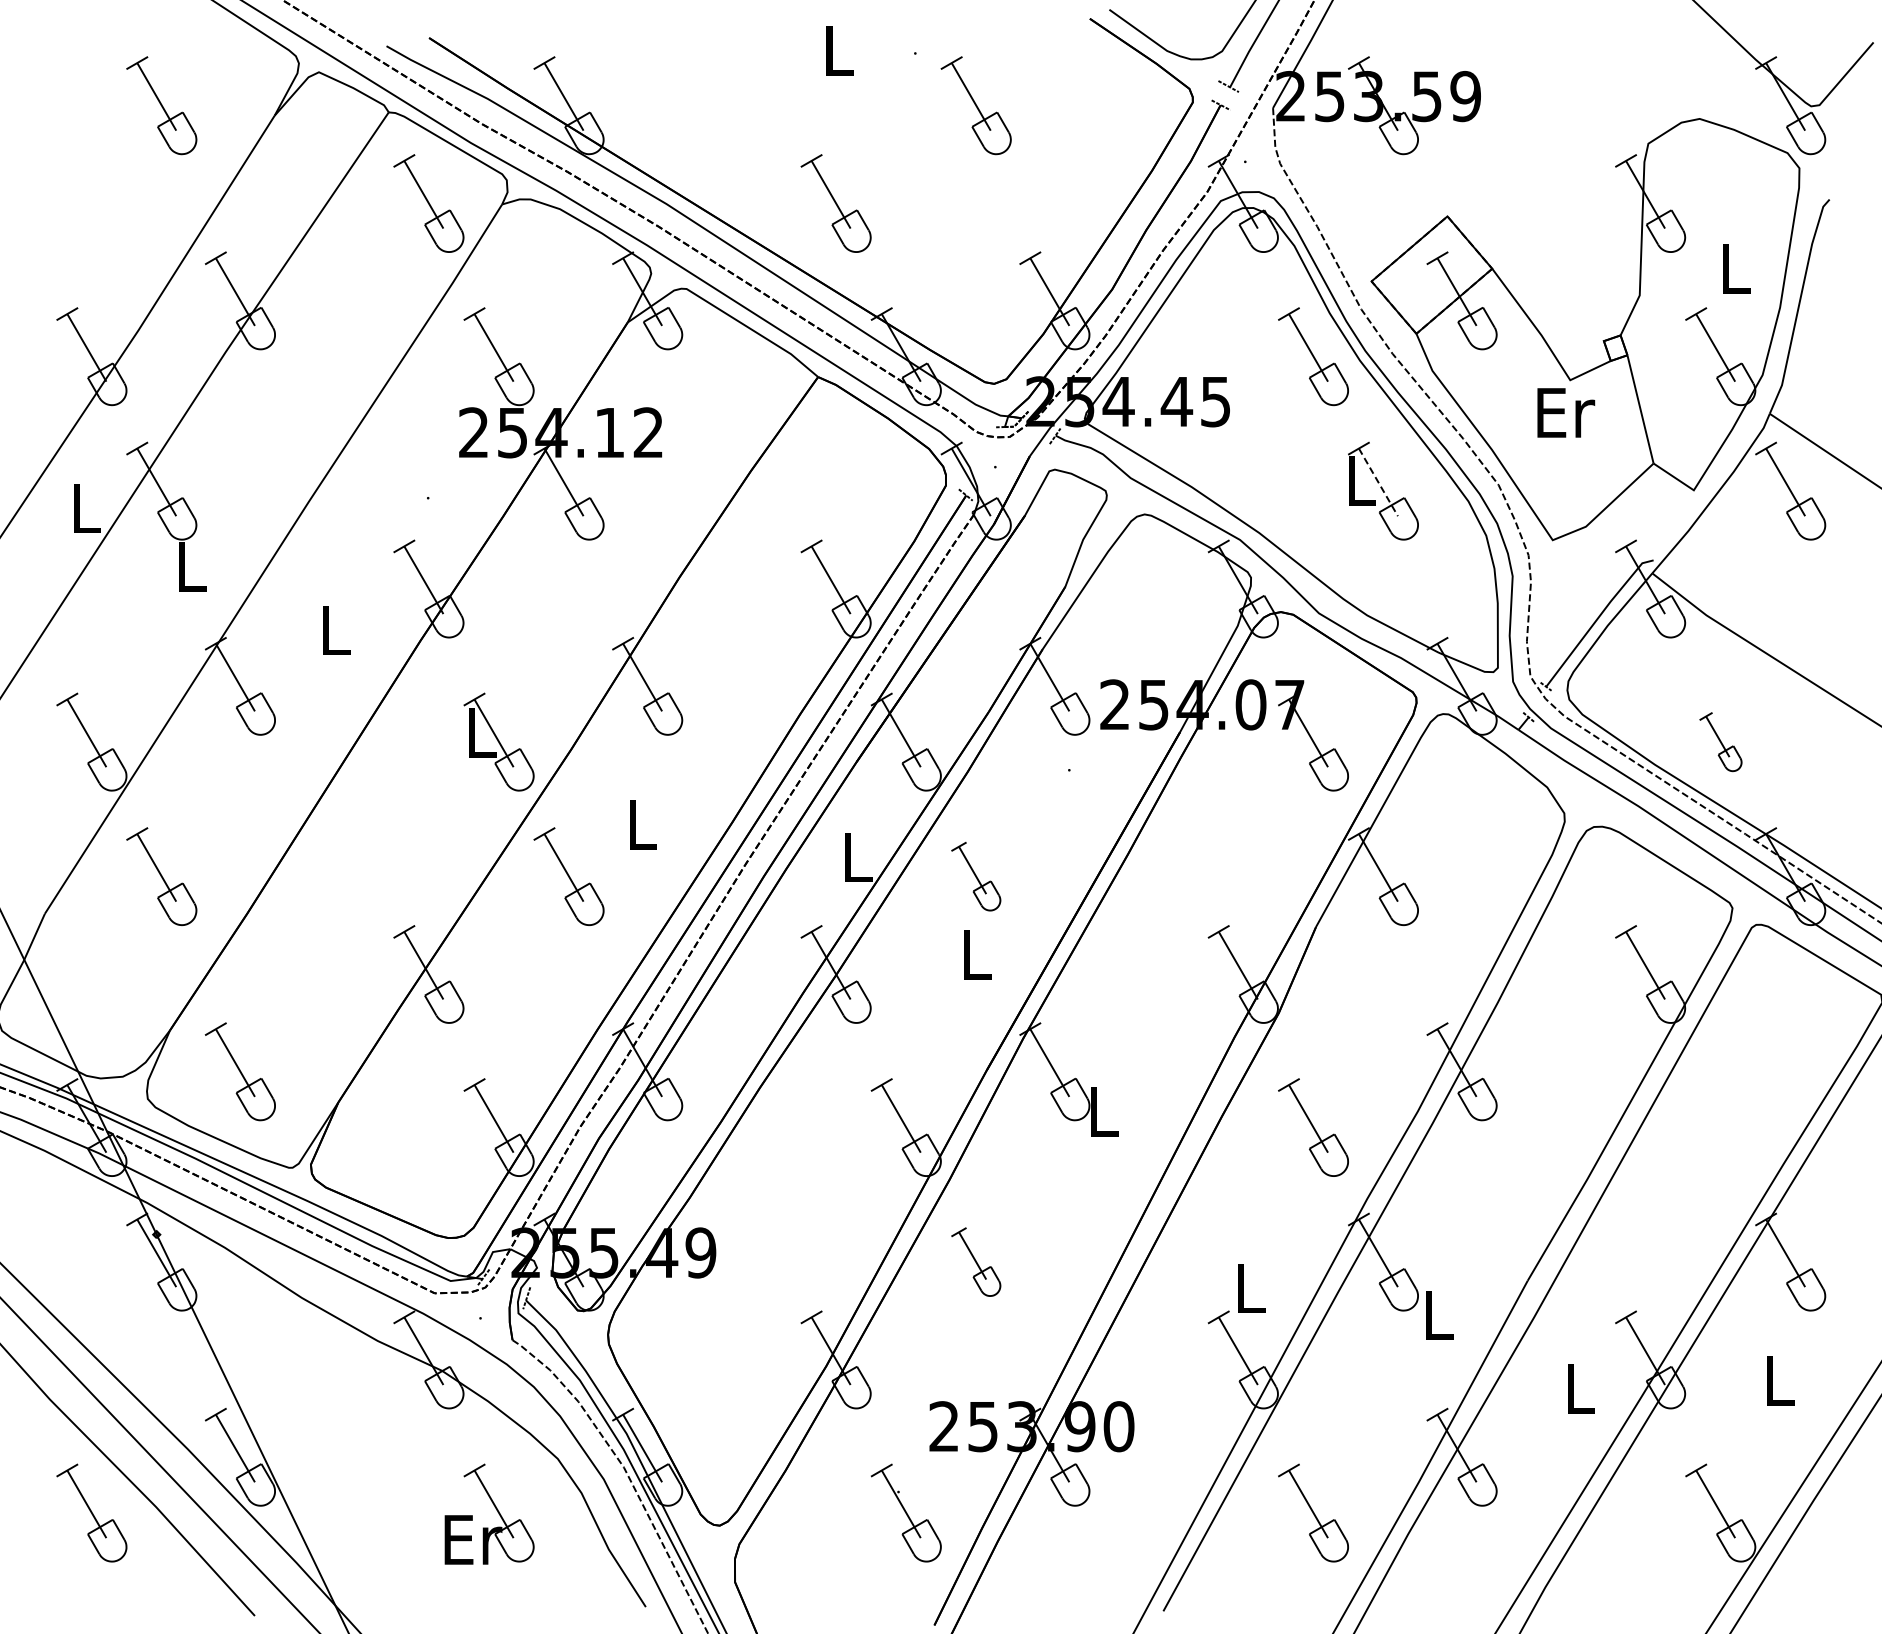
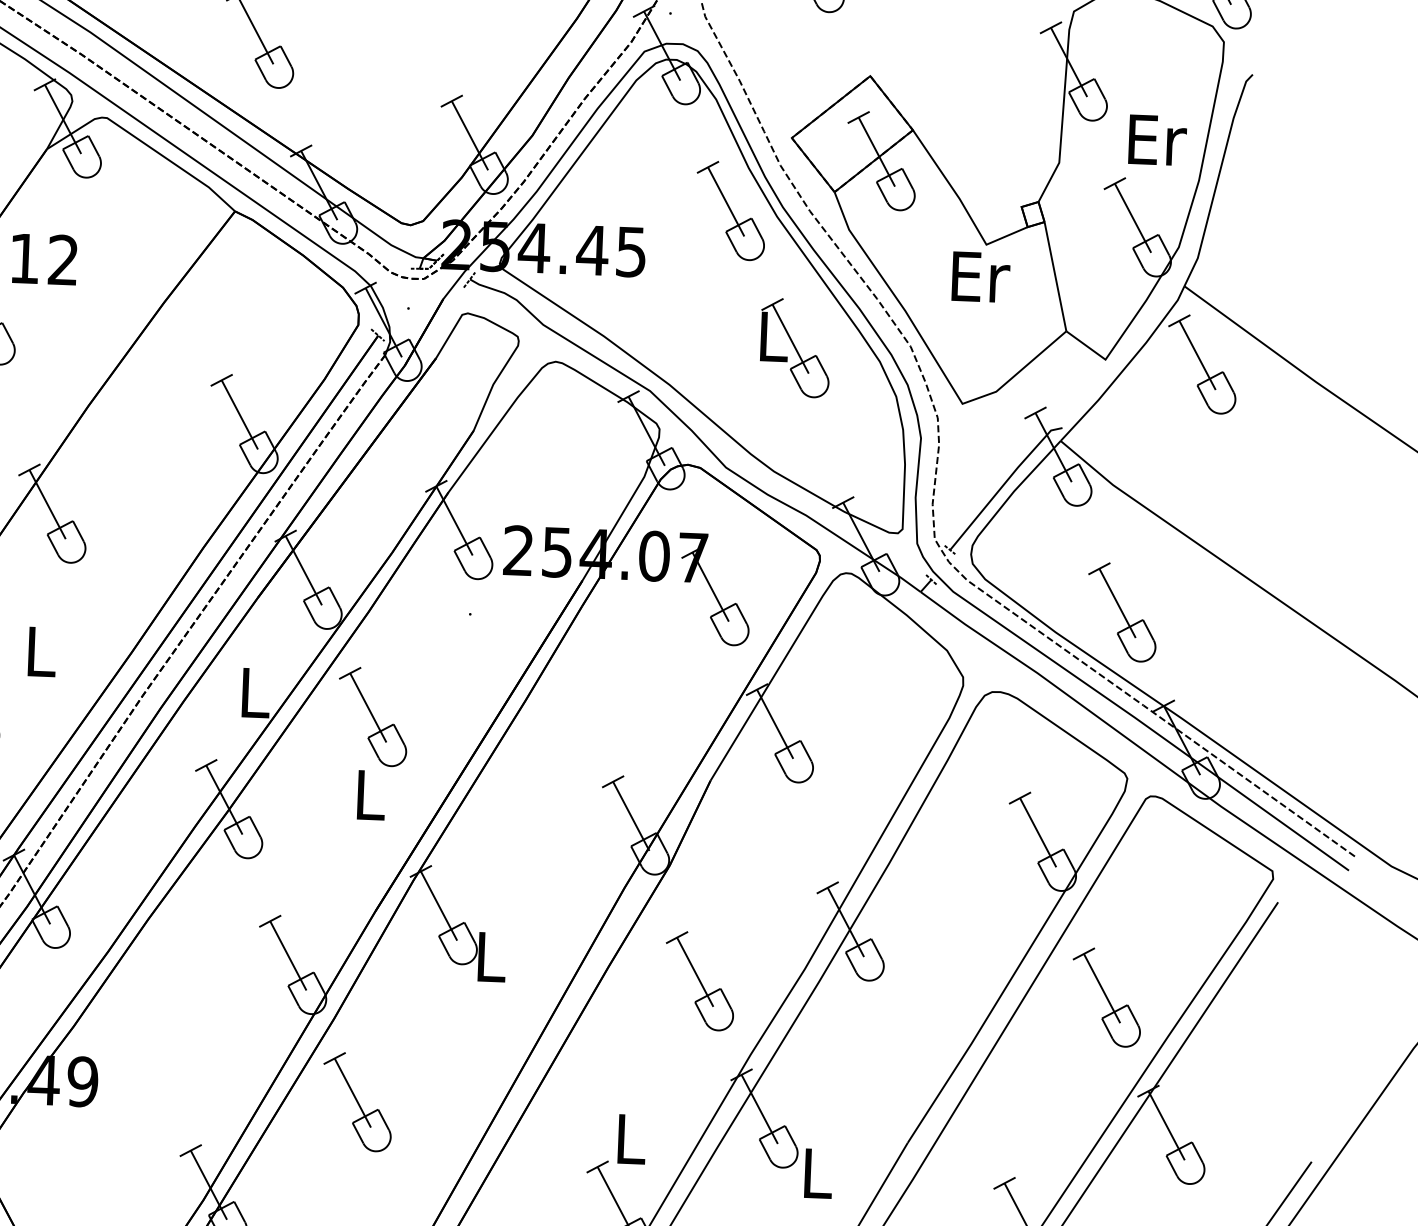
text: (1737, 268) -> (1158, 139), L -> Er
line: (1378, 482) -> (790, 339), dashed -> solid
part: (1720, 741) -> (1122, 611), size x1.67
part: (975, 876) -> (372, 716), size x1.43
part: (1720, 1127) -> (1106, 997), added
part: (975, 1261) -> (356, 1101), size x1.43

